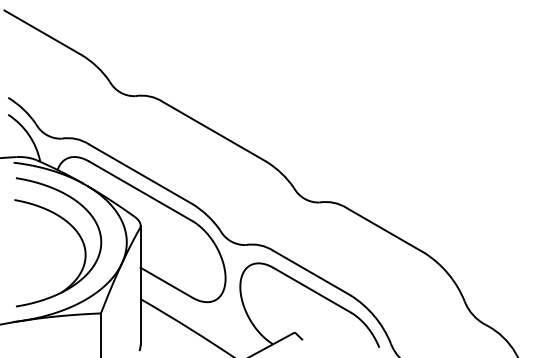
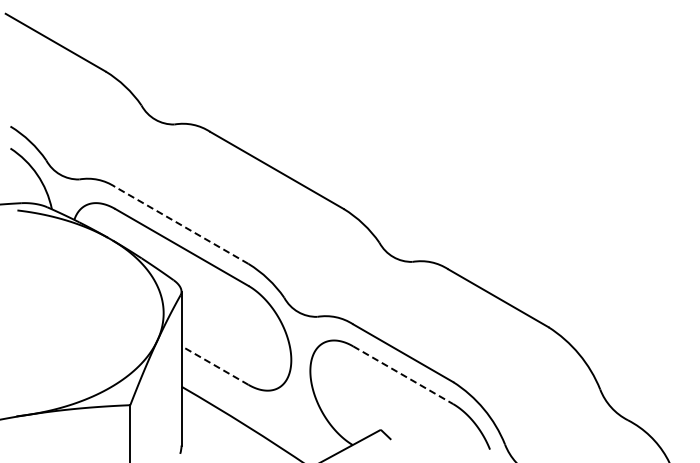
line: (140, 174) -> (181, 225), solid -> dashed
part: (71, 226) -> (92, 293), removed
line: (166, 282) -> (215, 365), solid -> dashed
line: (312, 290) -> (403, 375), solid -> dashed

